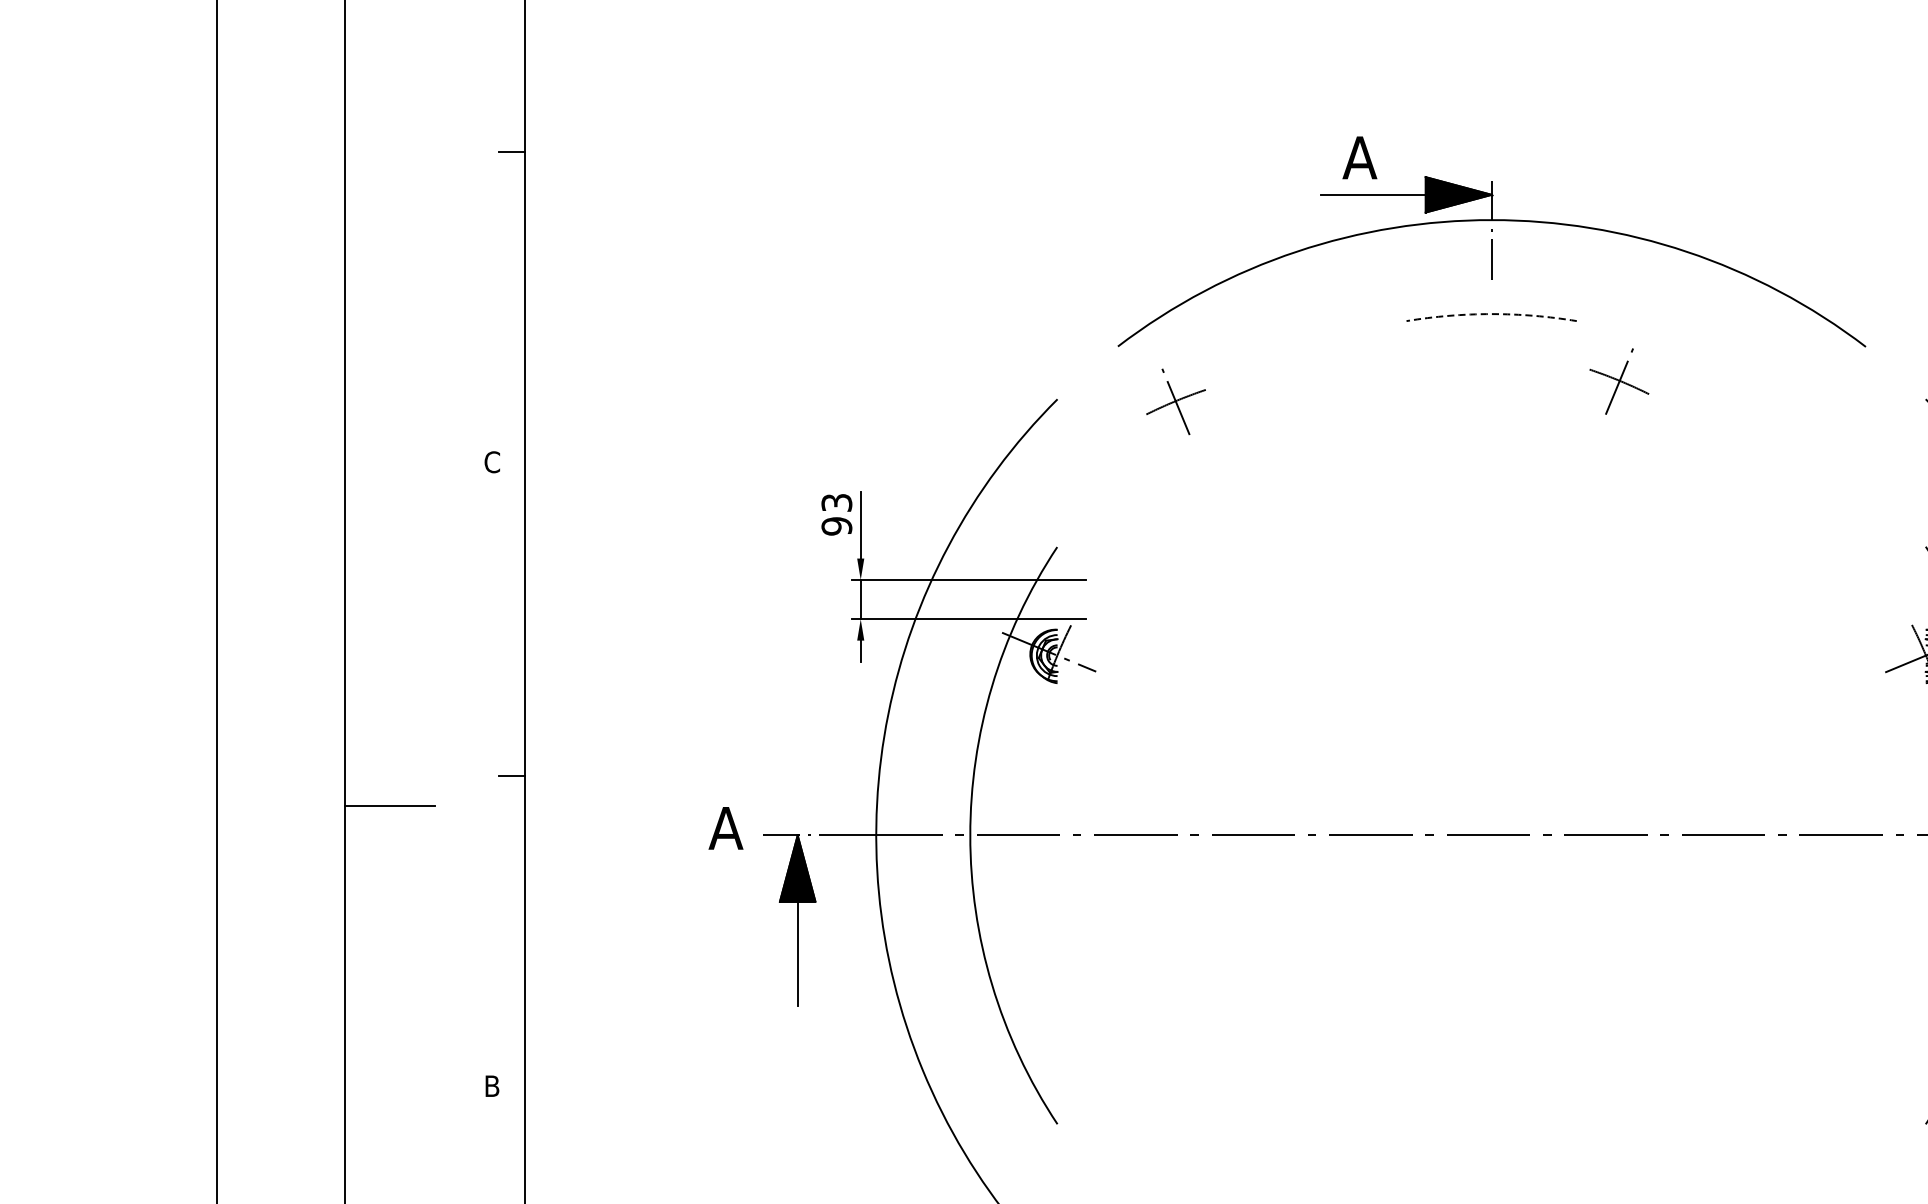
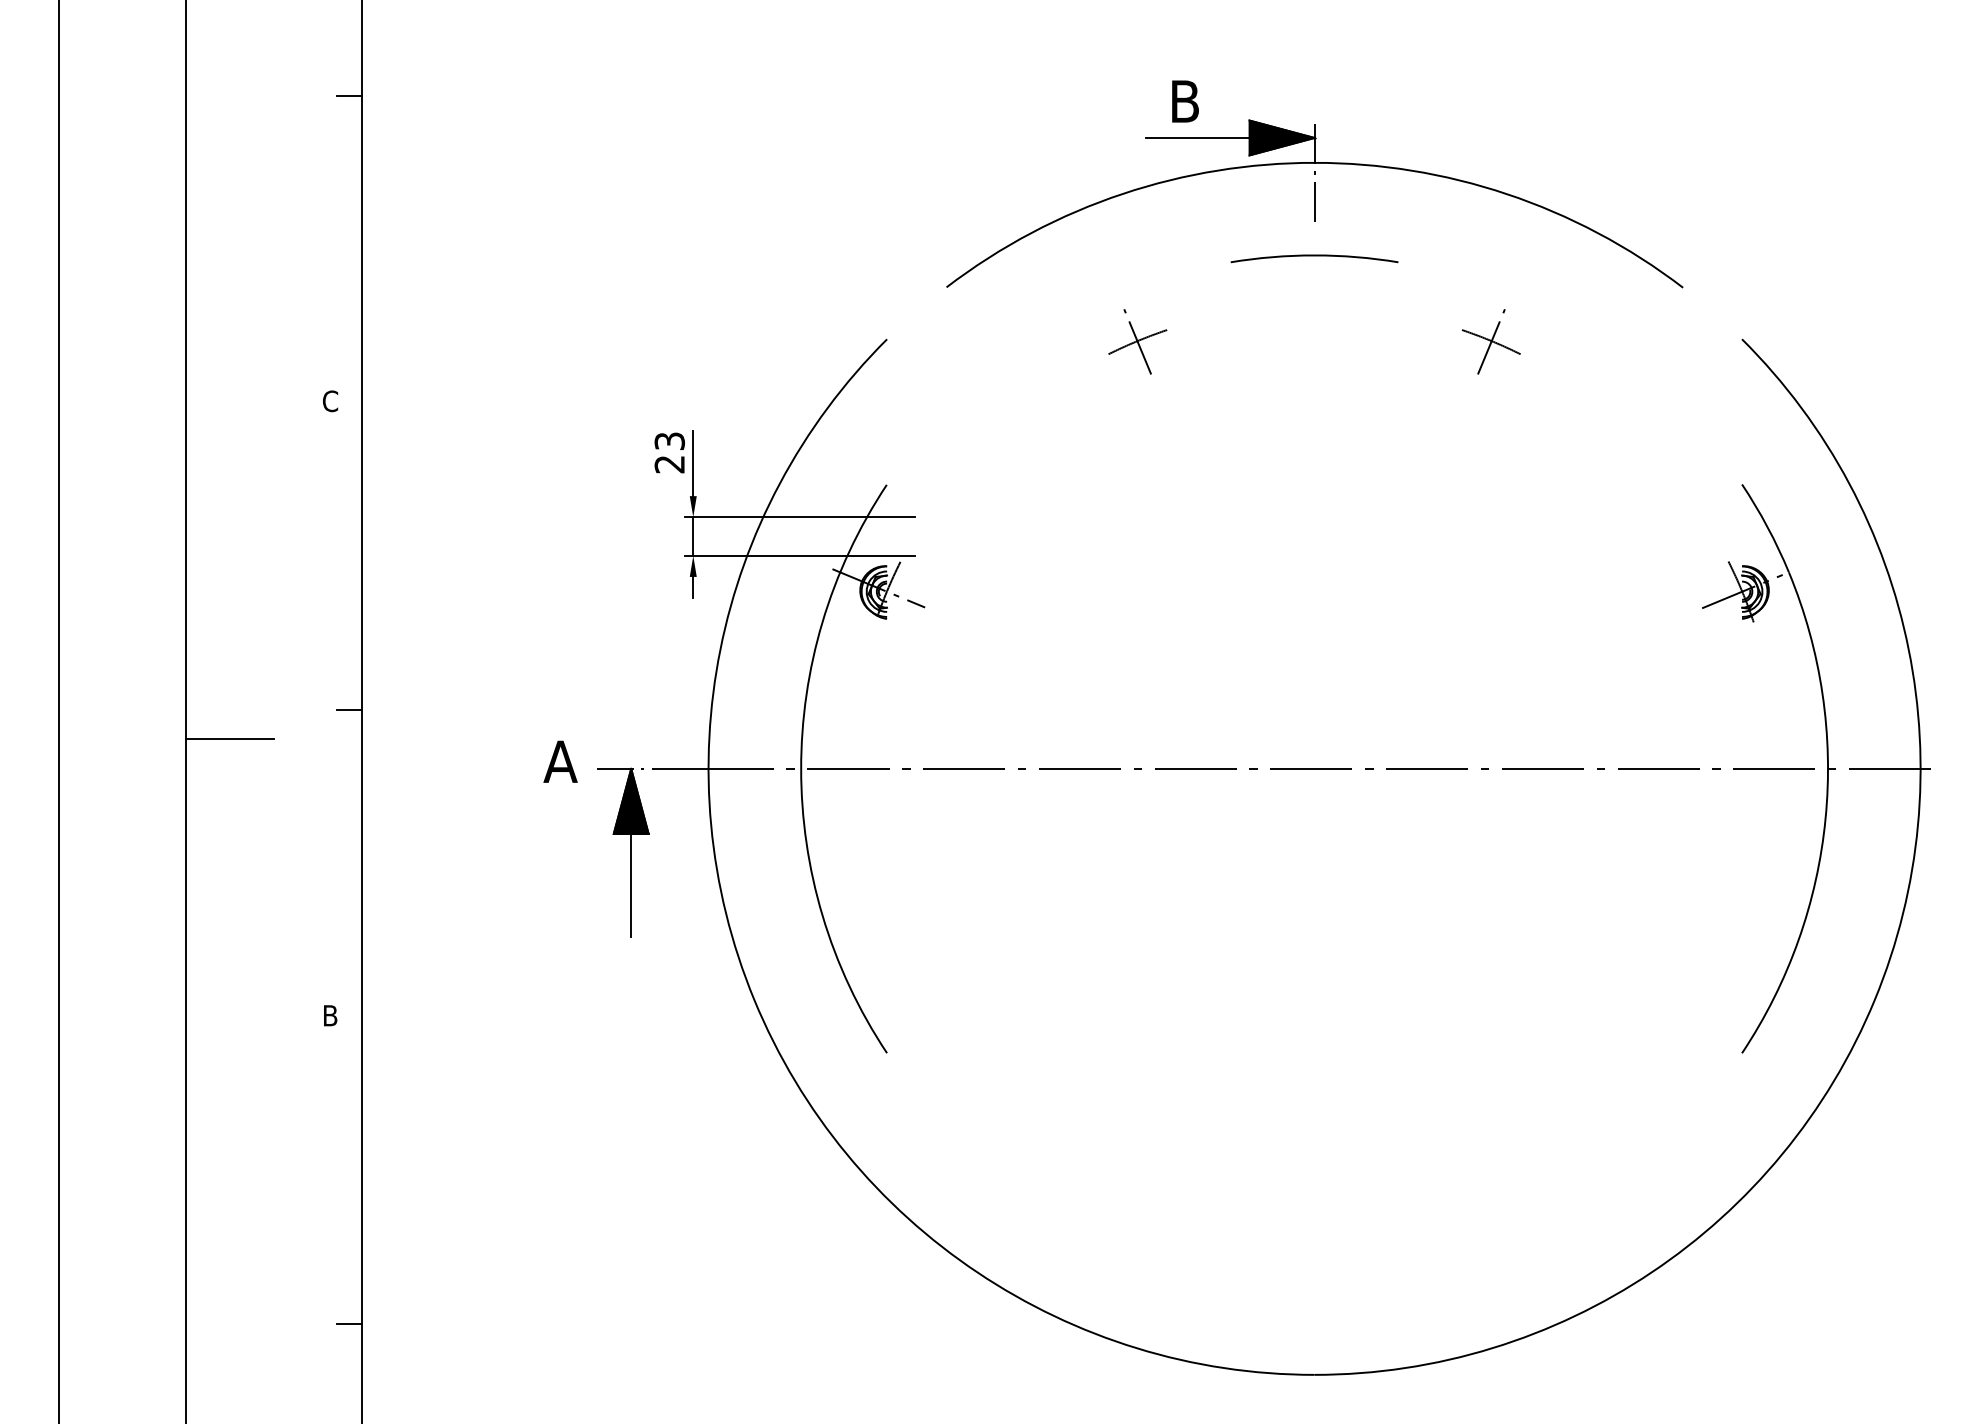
text: (1359, 157) -> (1184, 101), A -> B
arc: (1491, 314) -> (1314, 255), dashed -> solid
part: (1619, 381) -> (1491, 341), moved
part: (1175, 401) -> (1137, 341), moved
text: (836, 526) -> (669, 464), 93 -> 23

